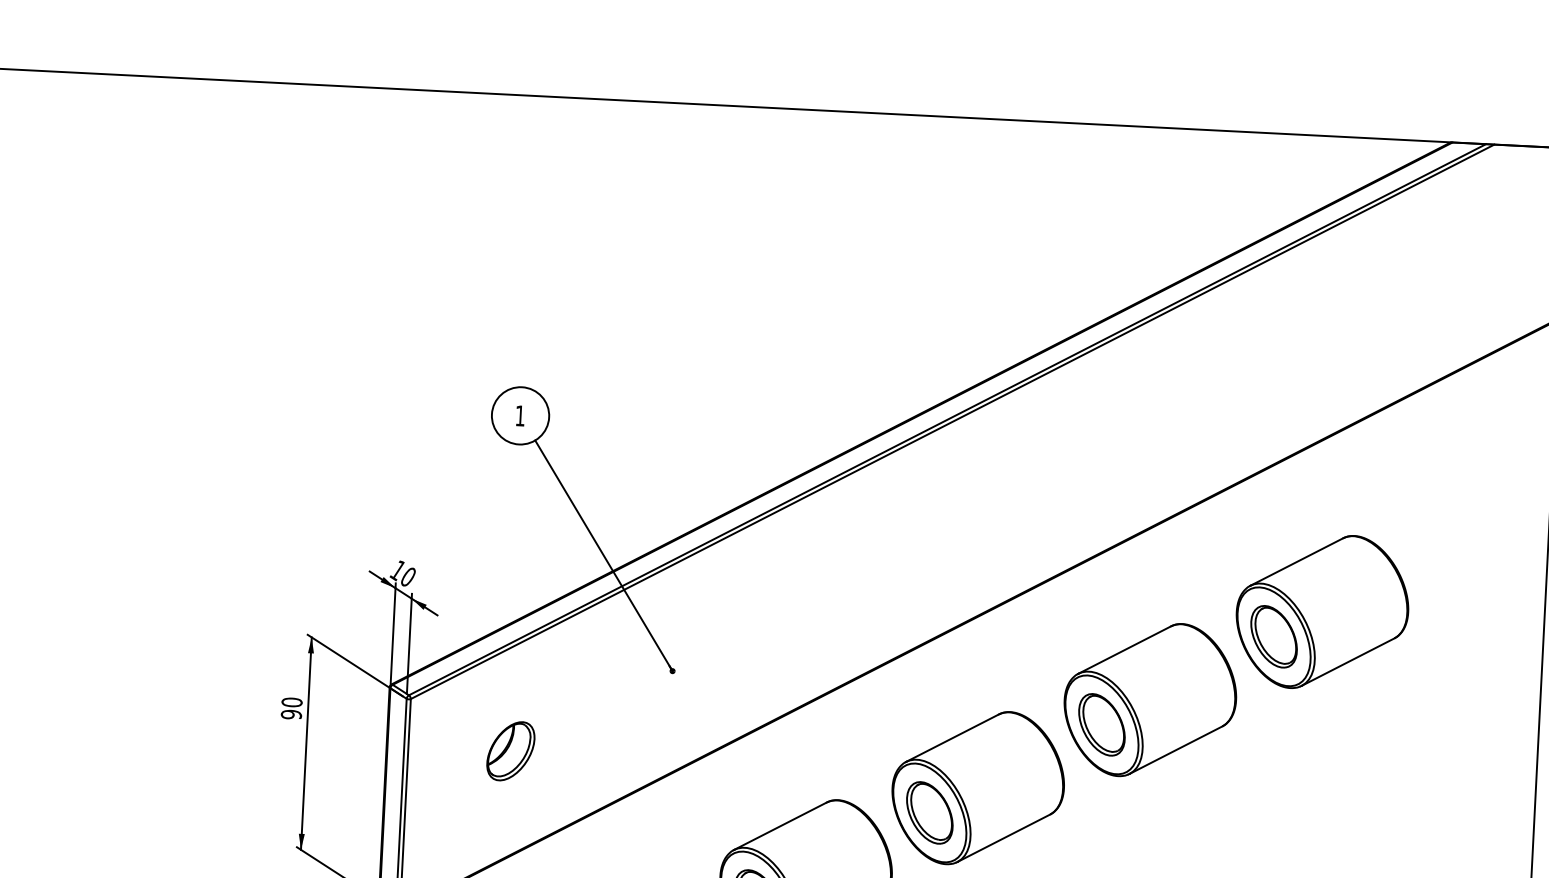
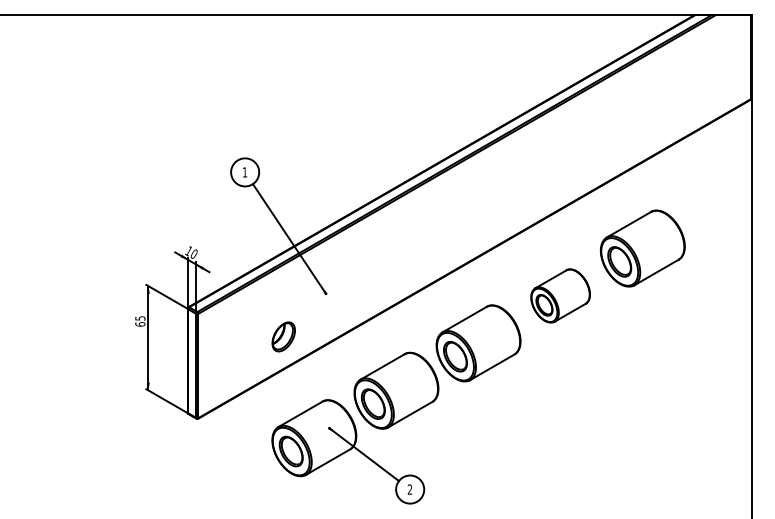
part: (1150, 699) -> (560, 295), size x0.7
text: (292, 708) -> (140, 321), 90 -> 65
part: (510, 750) -> (283, 336), moved

